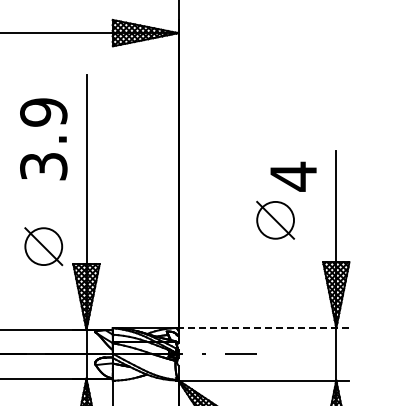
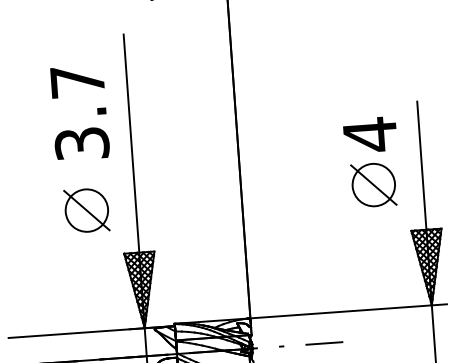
text: (43, 112) -> (77, 81), 3.9 -> 3.7
part: (275, 219) -> (373, 184), moved
part: (43, 246) -> (86, 210), moved
line: (262, 328) -> (346, 312), dashed -> solid

